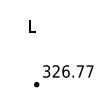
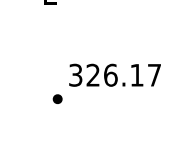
text: (80, 71) -> (137, 75), 326.77 -> 326.17

